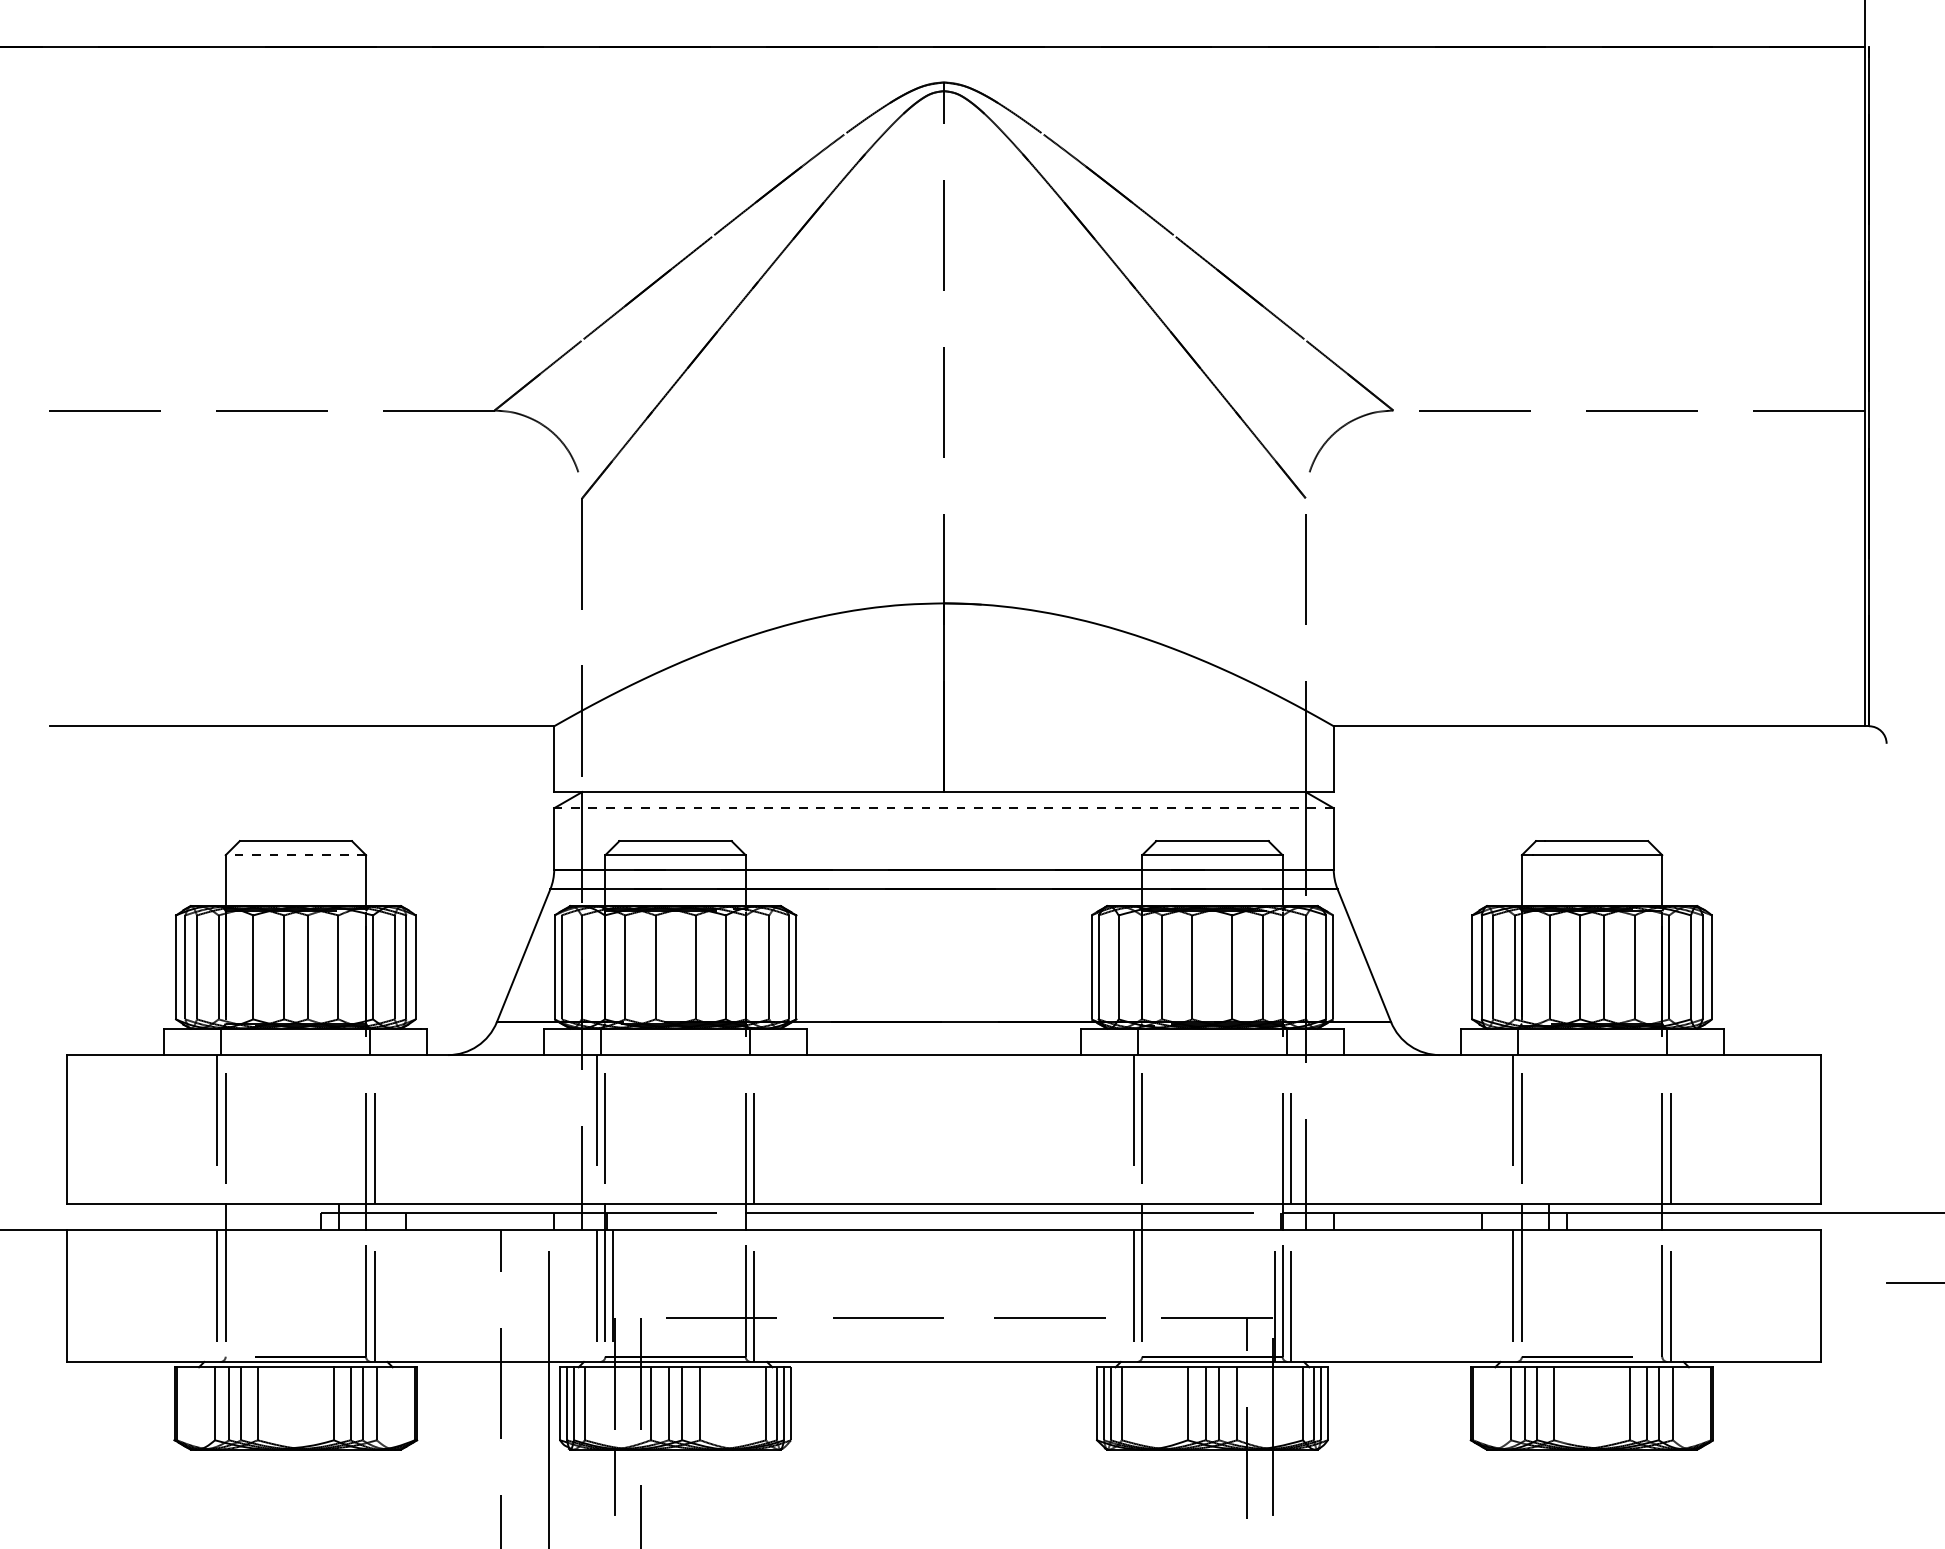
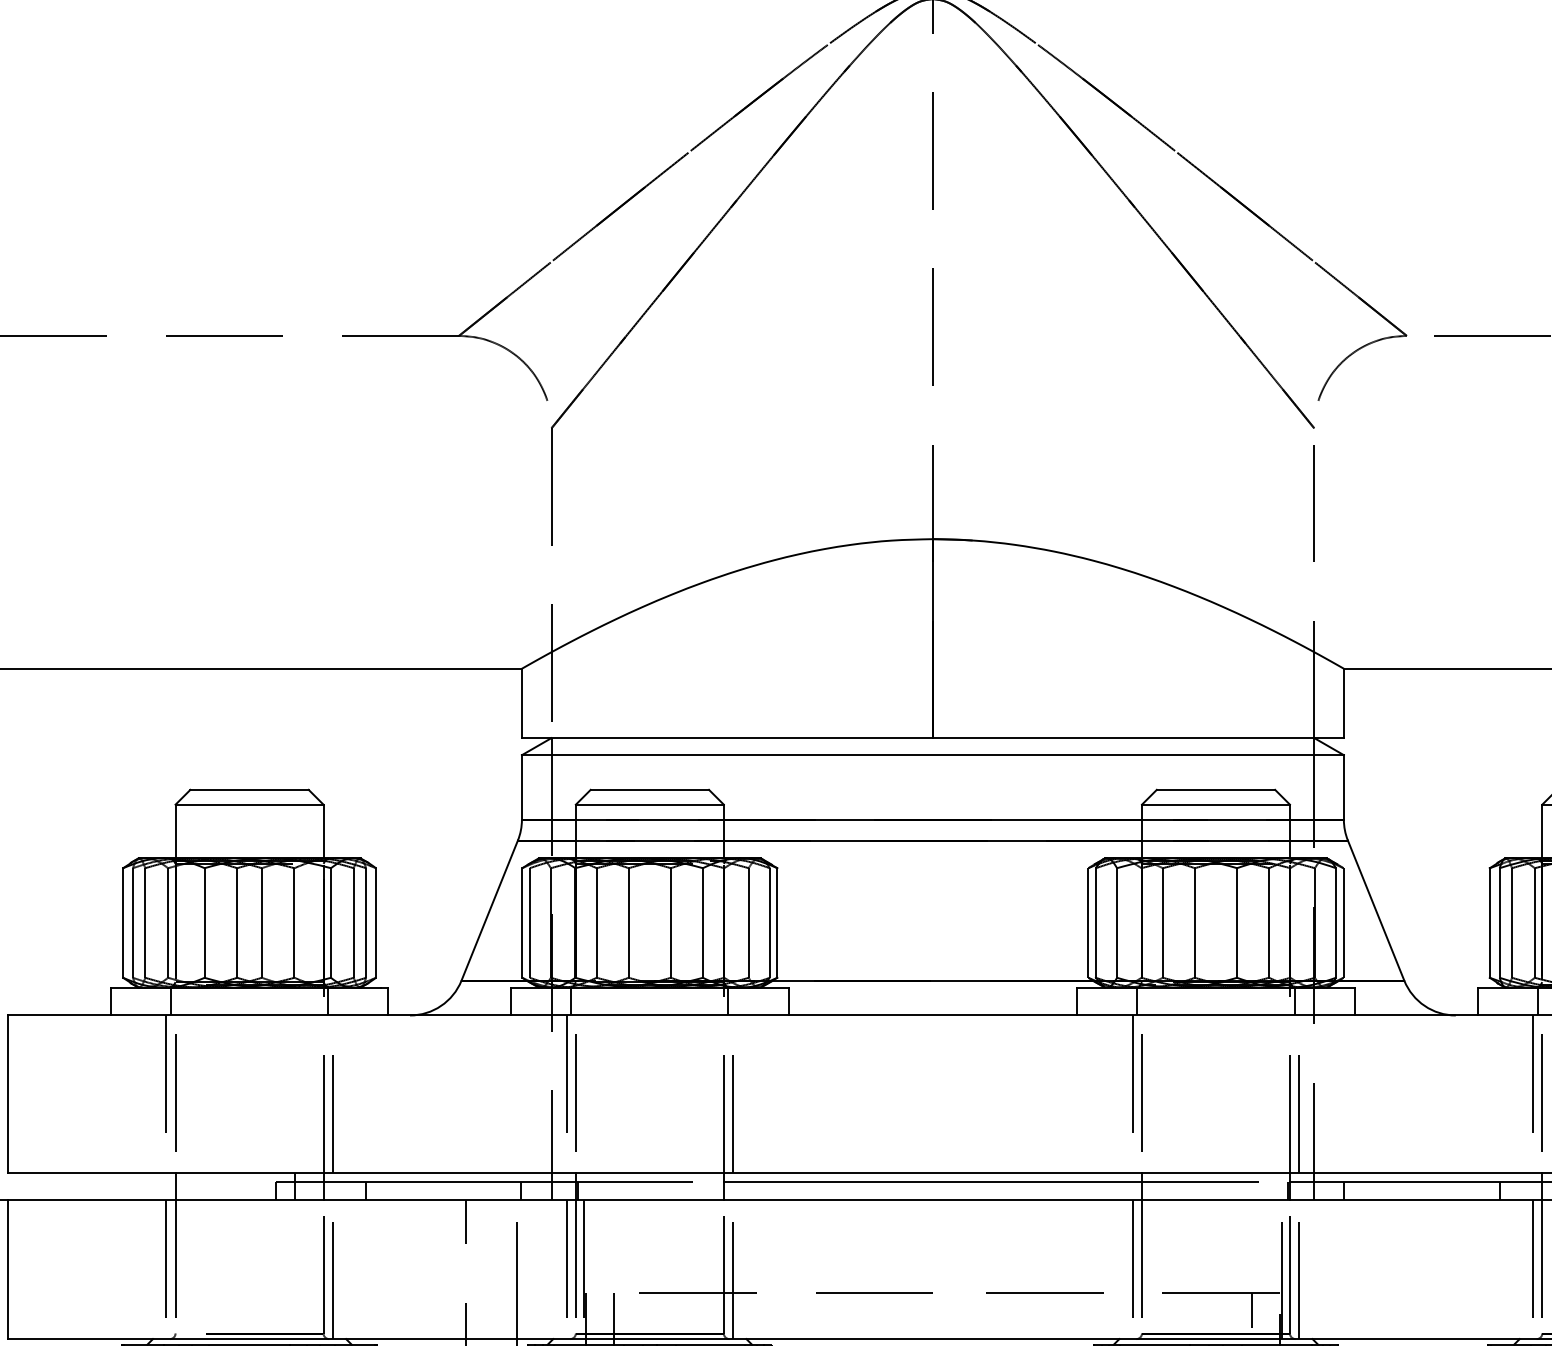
line: (943, 808) -> (932, 755), dashed -> solid
line: (295, 855) -> (249, 805), dashed -> solid

